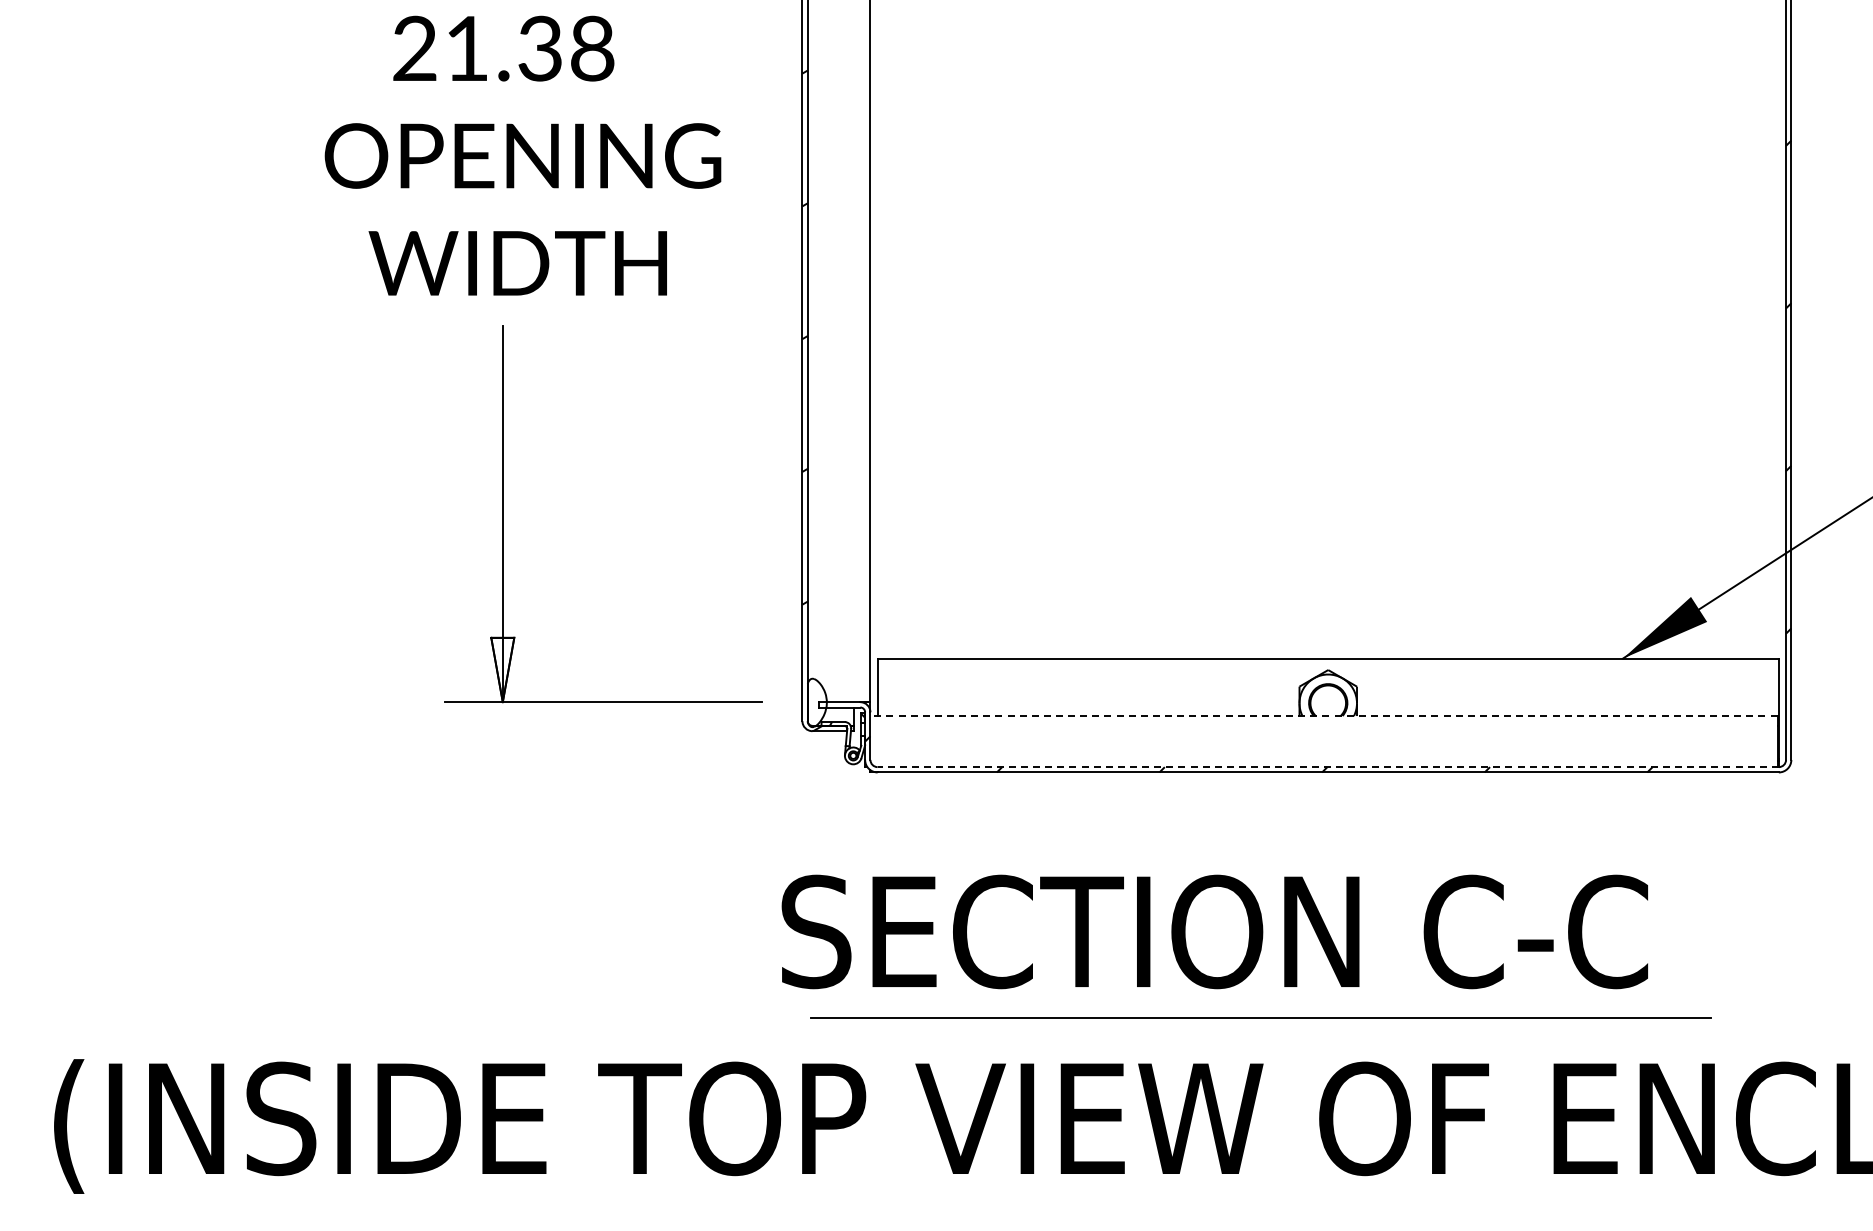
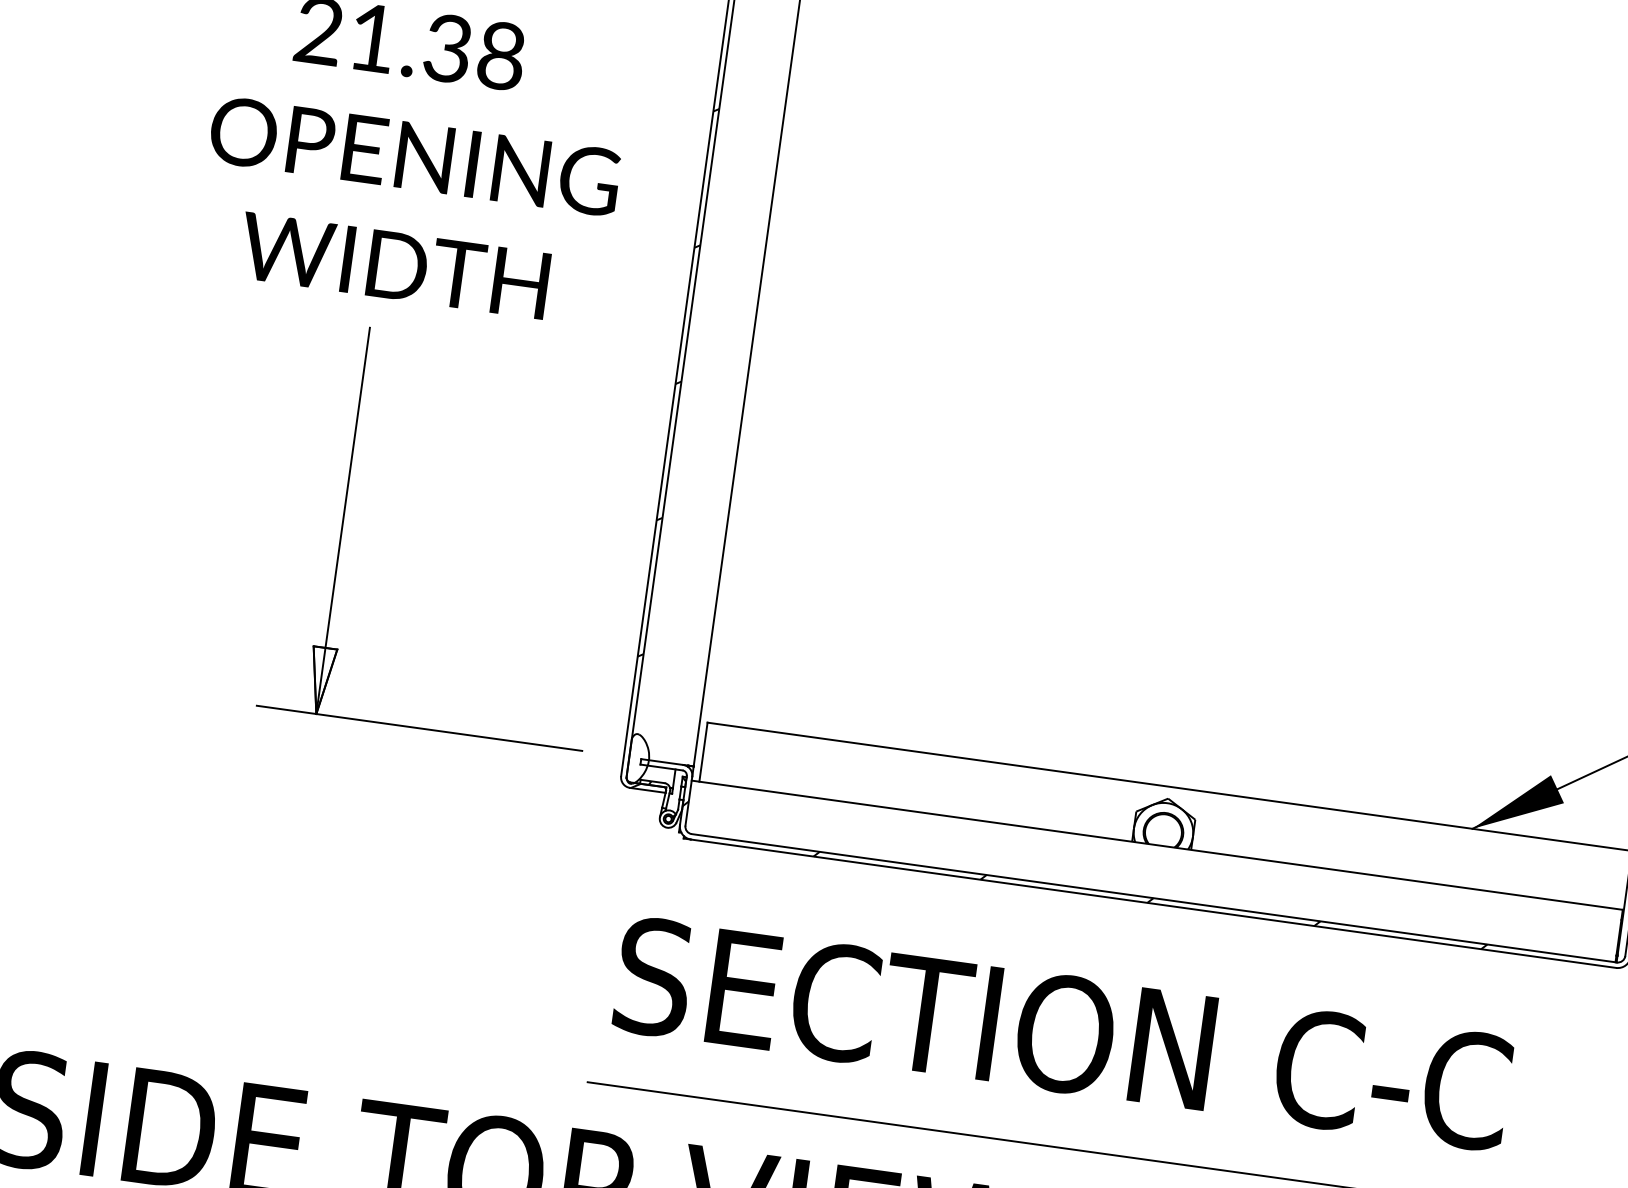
line: (1323, 716) -> (1156, 845), dashed -> solid
line: (1328, 767) -> (1154, 898), dashed -> solid
text: (1214, 931) -> (1062, 1033), moved

